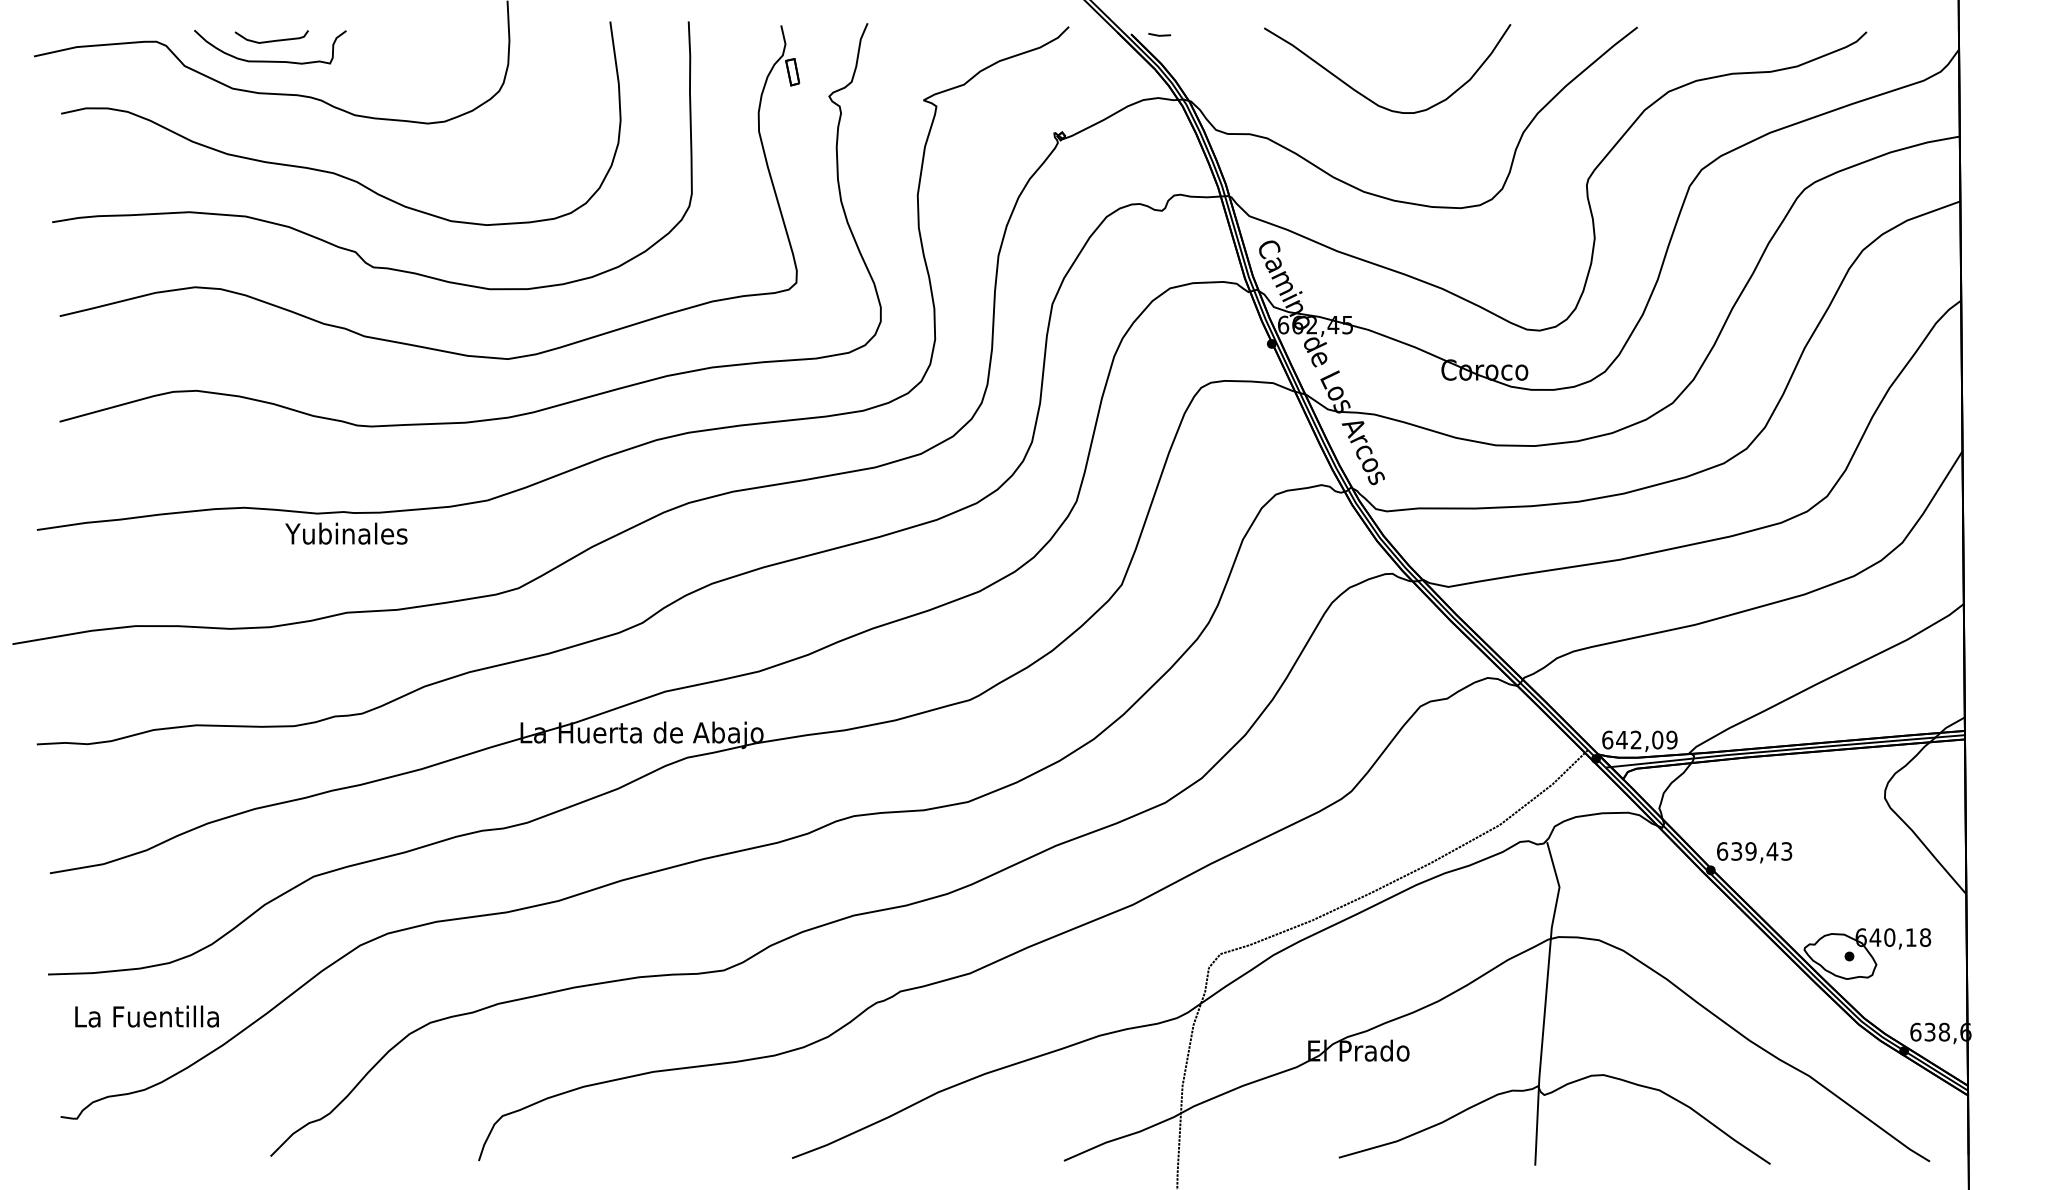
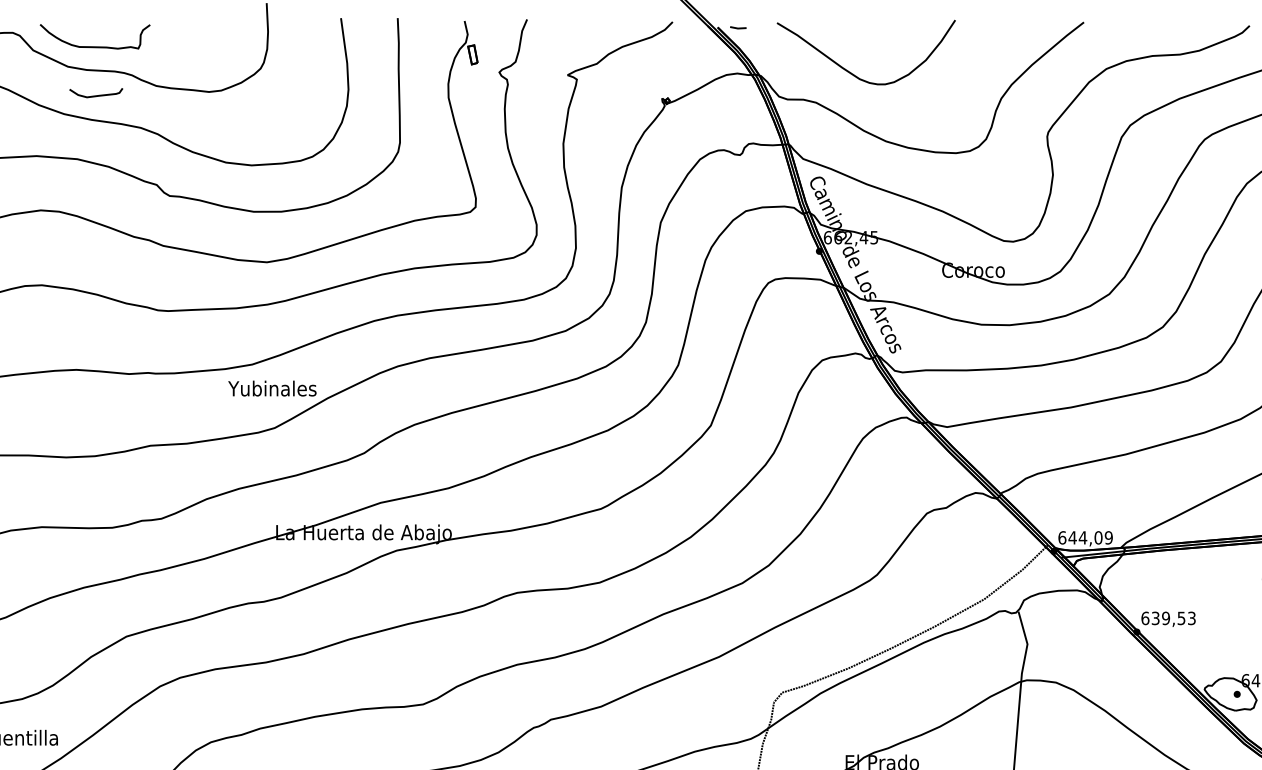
curve: (271, 40) -> (96, 95), moved
curve: (1369, 98) -> (853, 73), moved
text: (346, 533) -> (272, 388), moved
text: (1636, 739) -> (1083, 537), 642,09 -> 644,09
text: (1772, 851) -> (1181, 618), 639,43 -> 639,53

